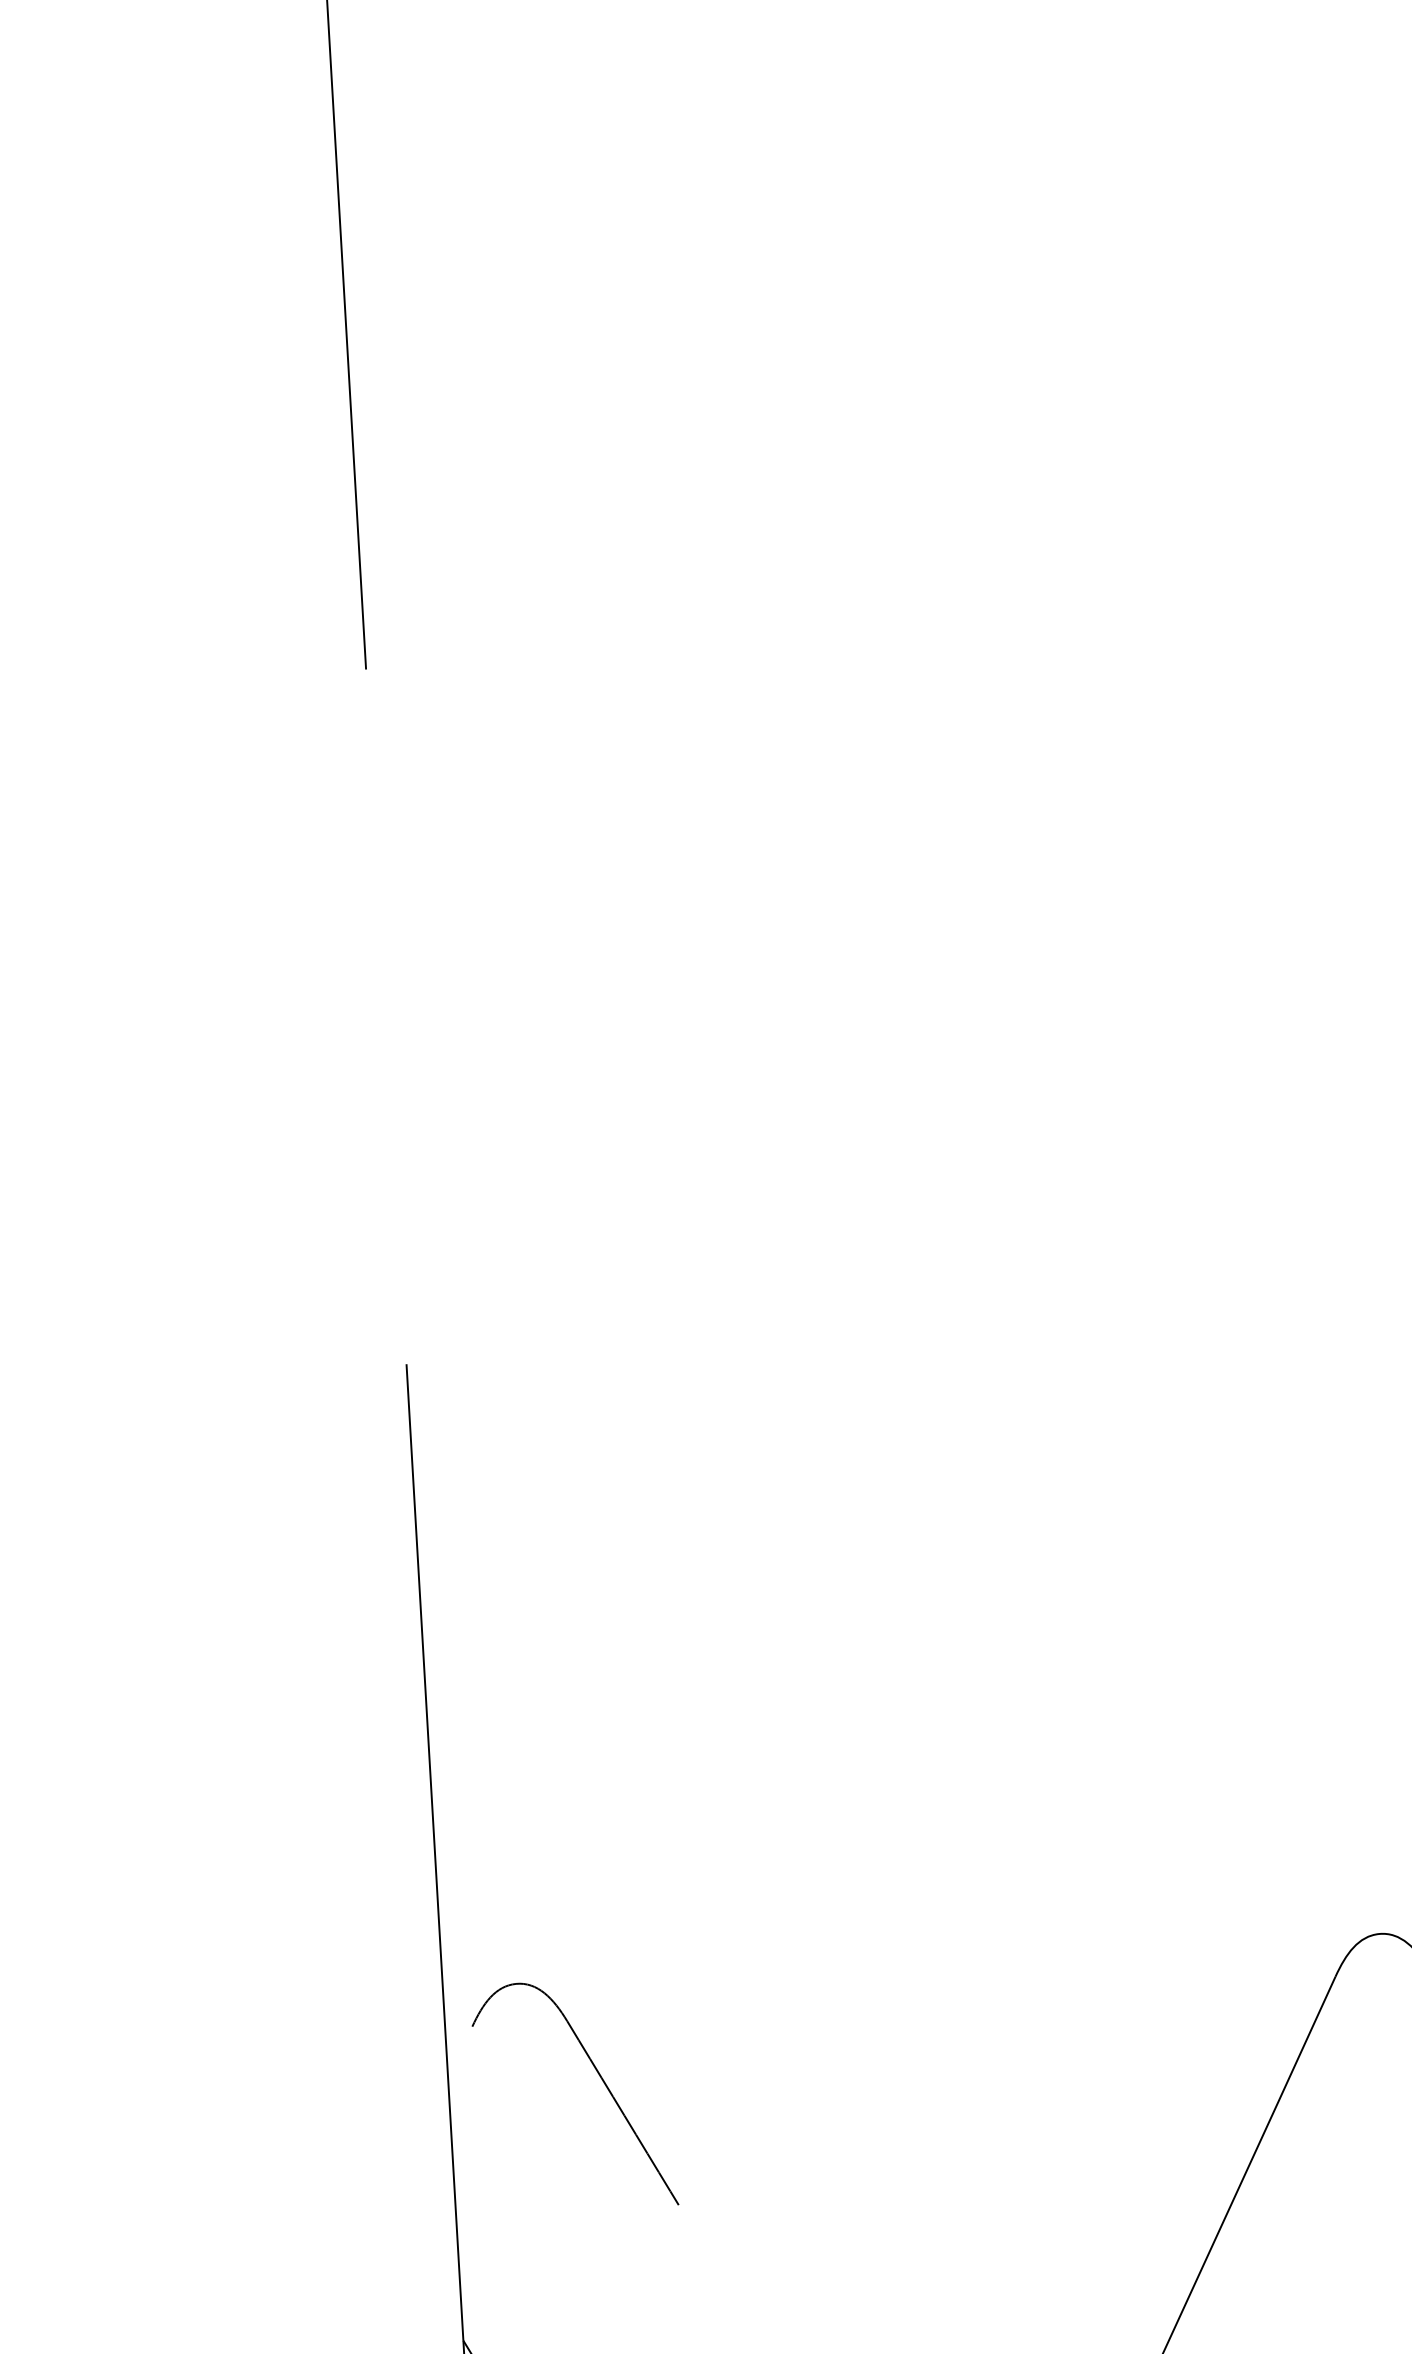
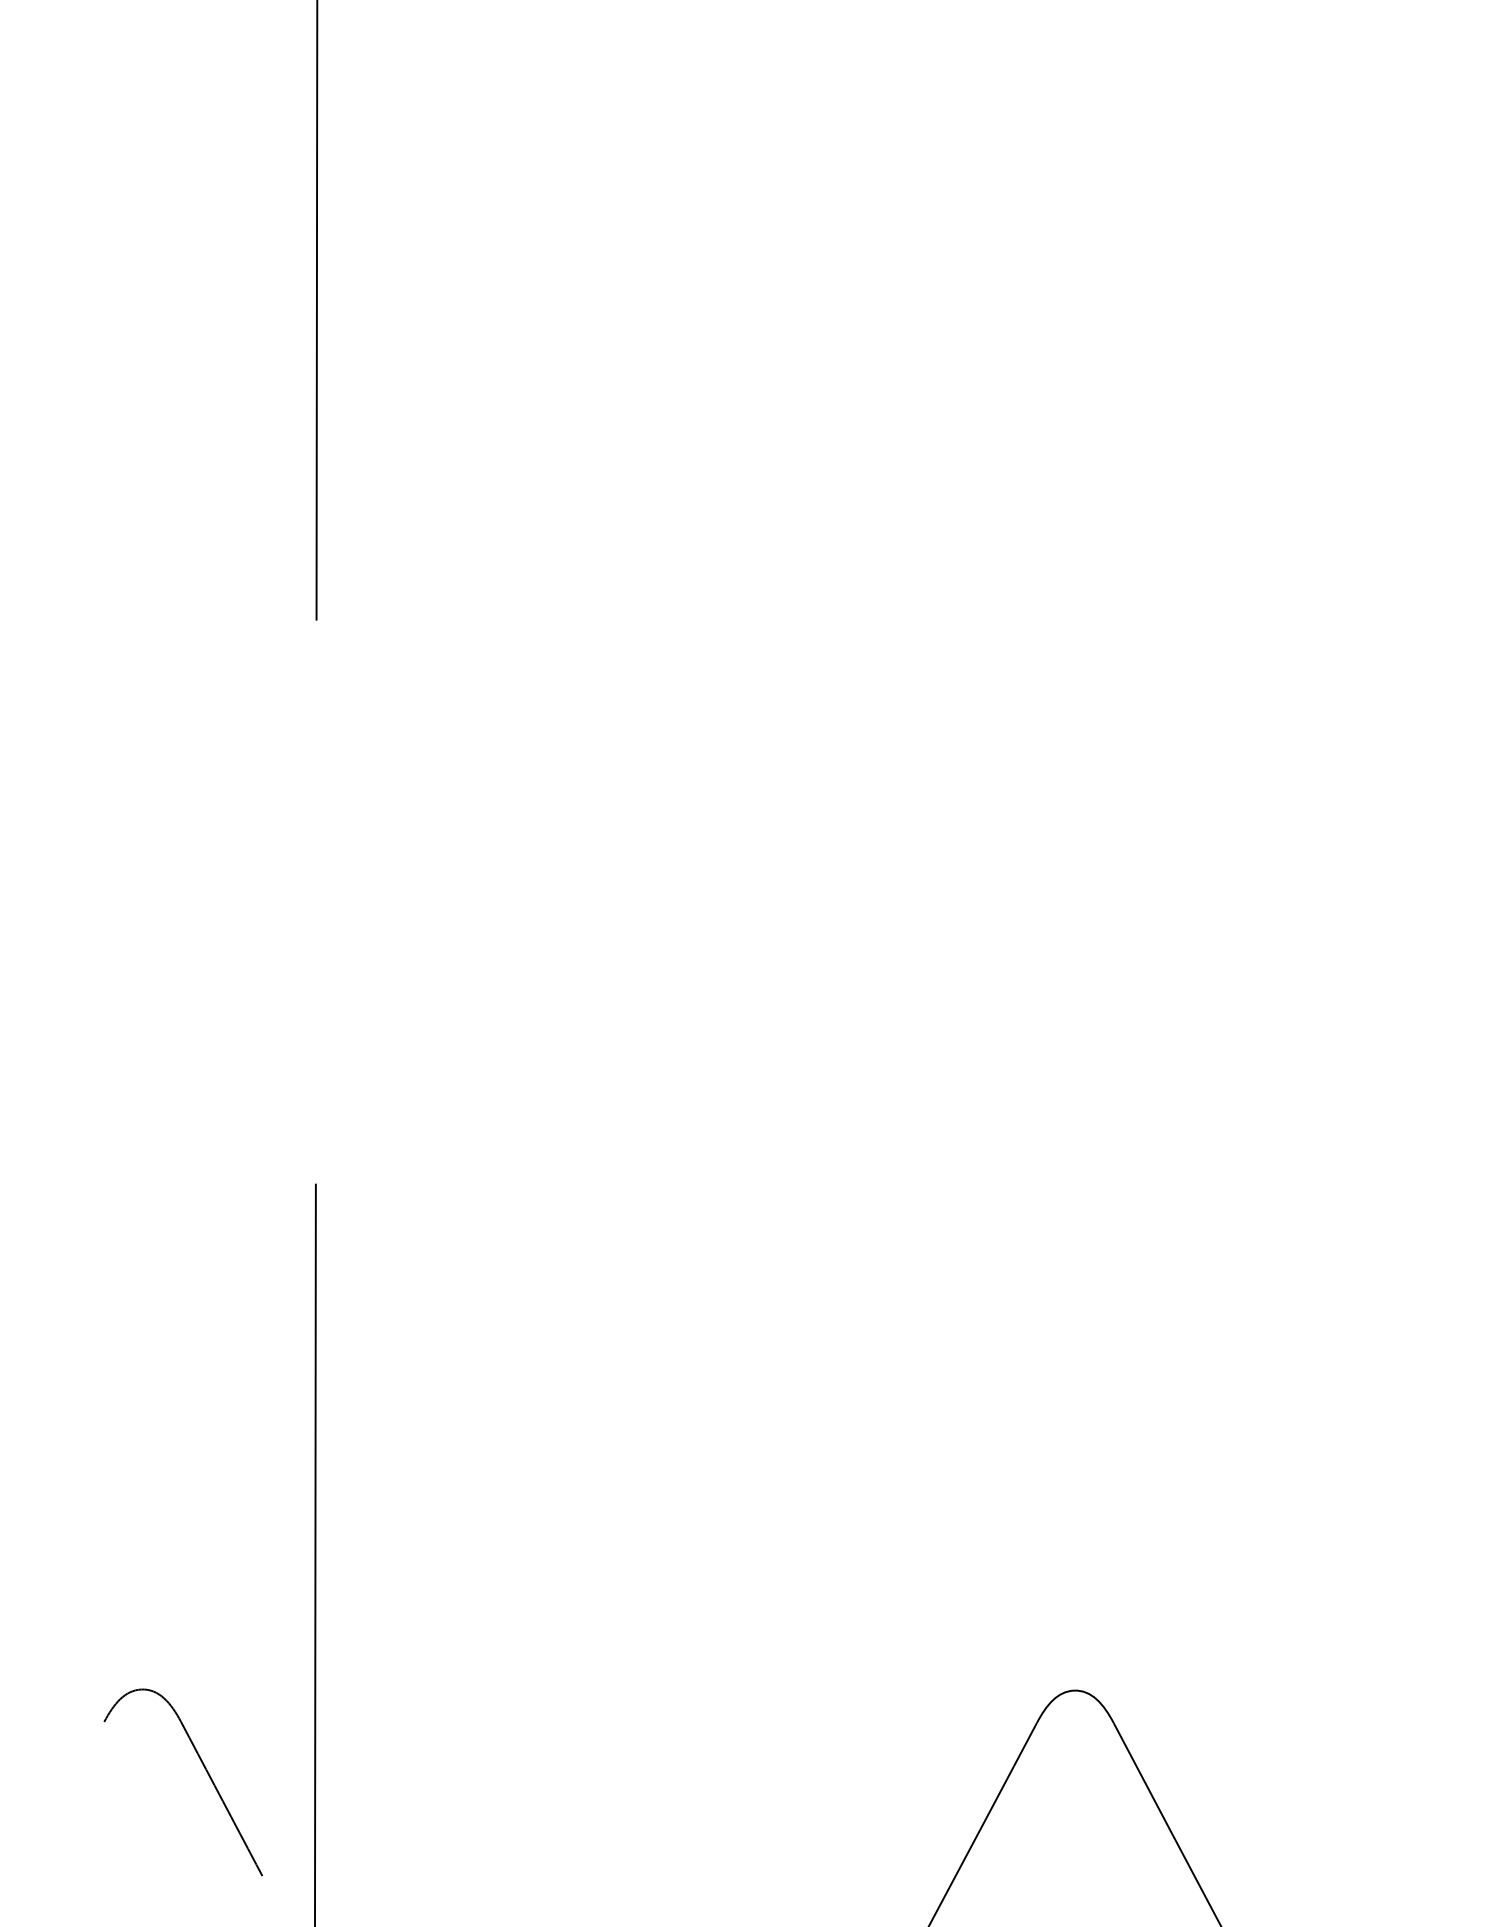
part: (600, 2079) -> (205, 1770), moved

